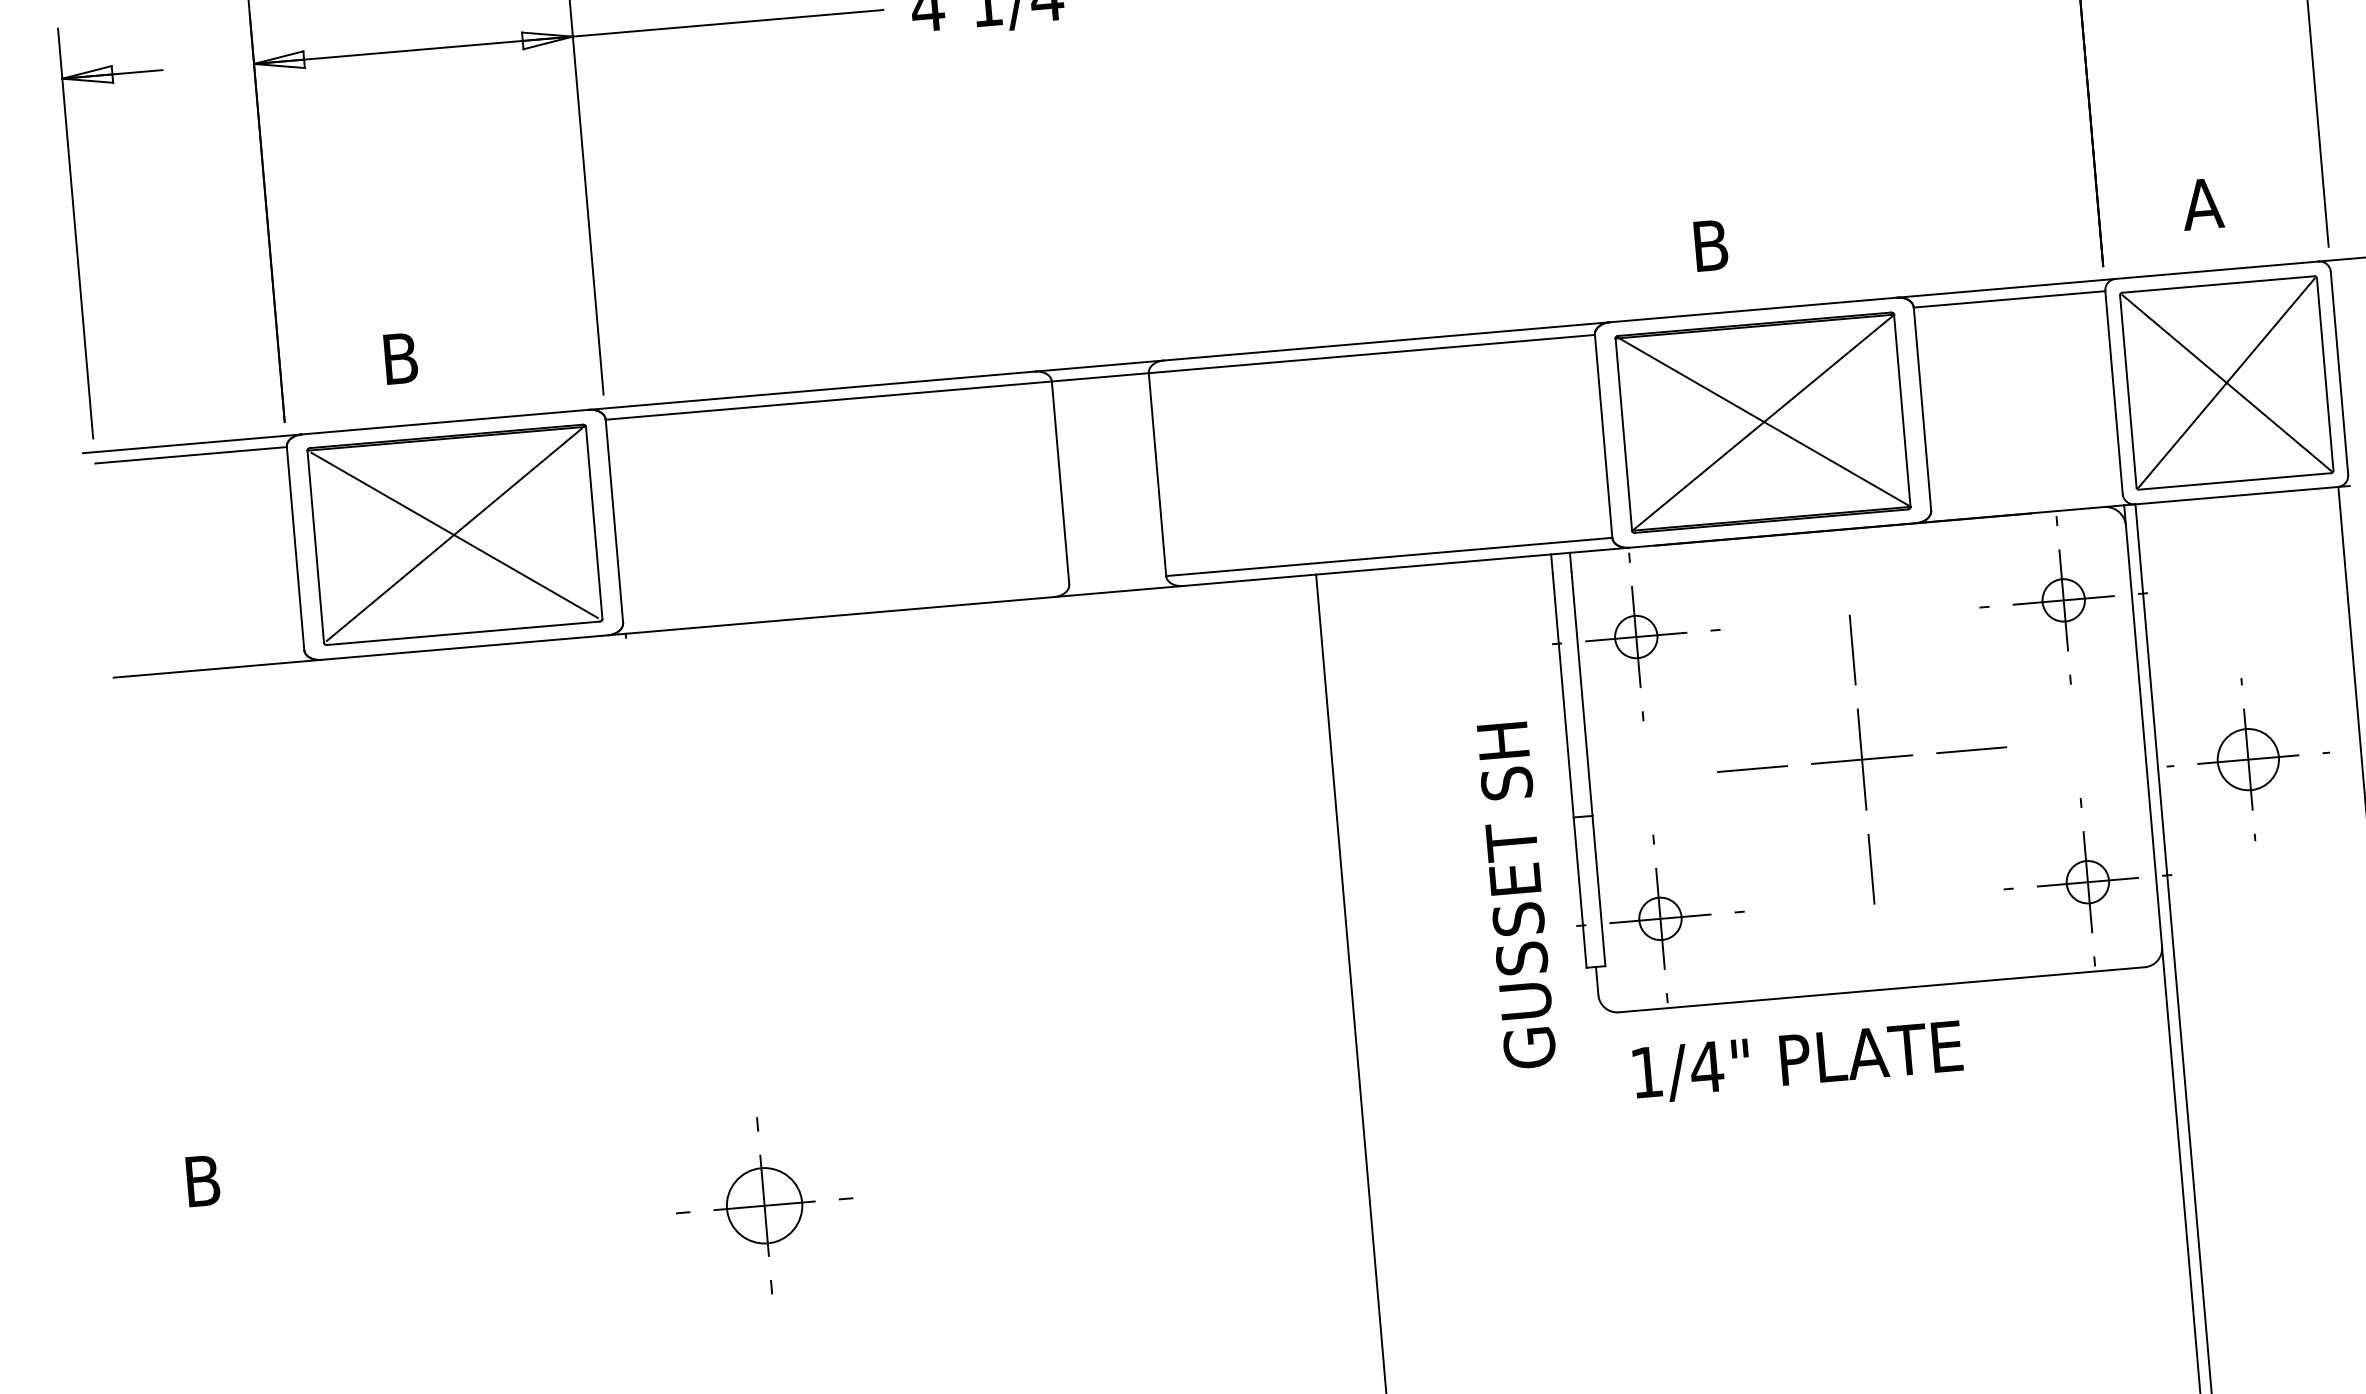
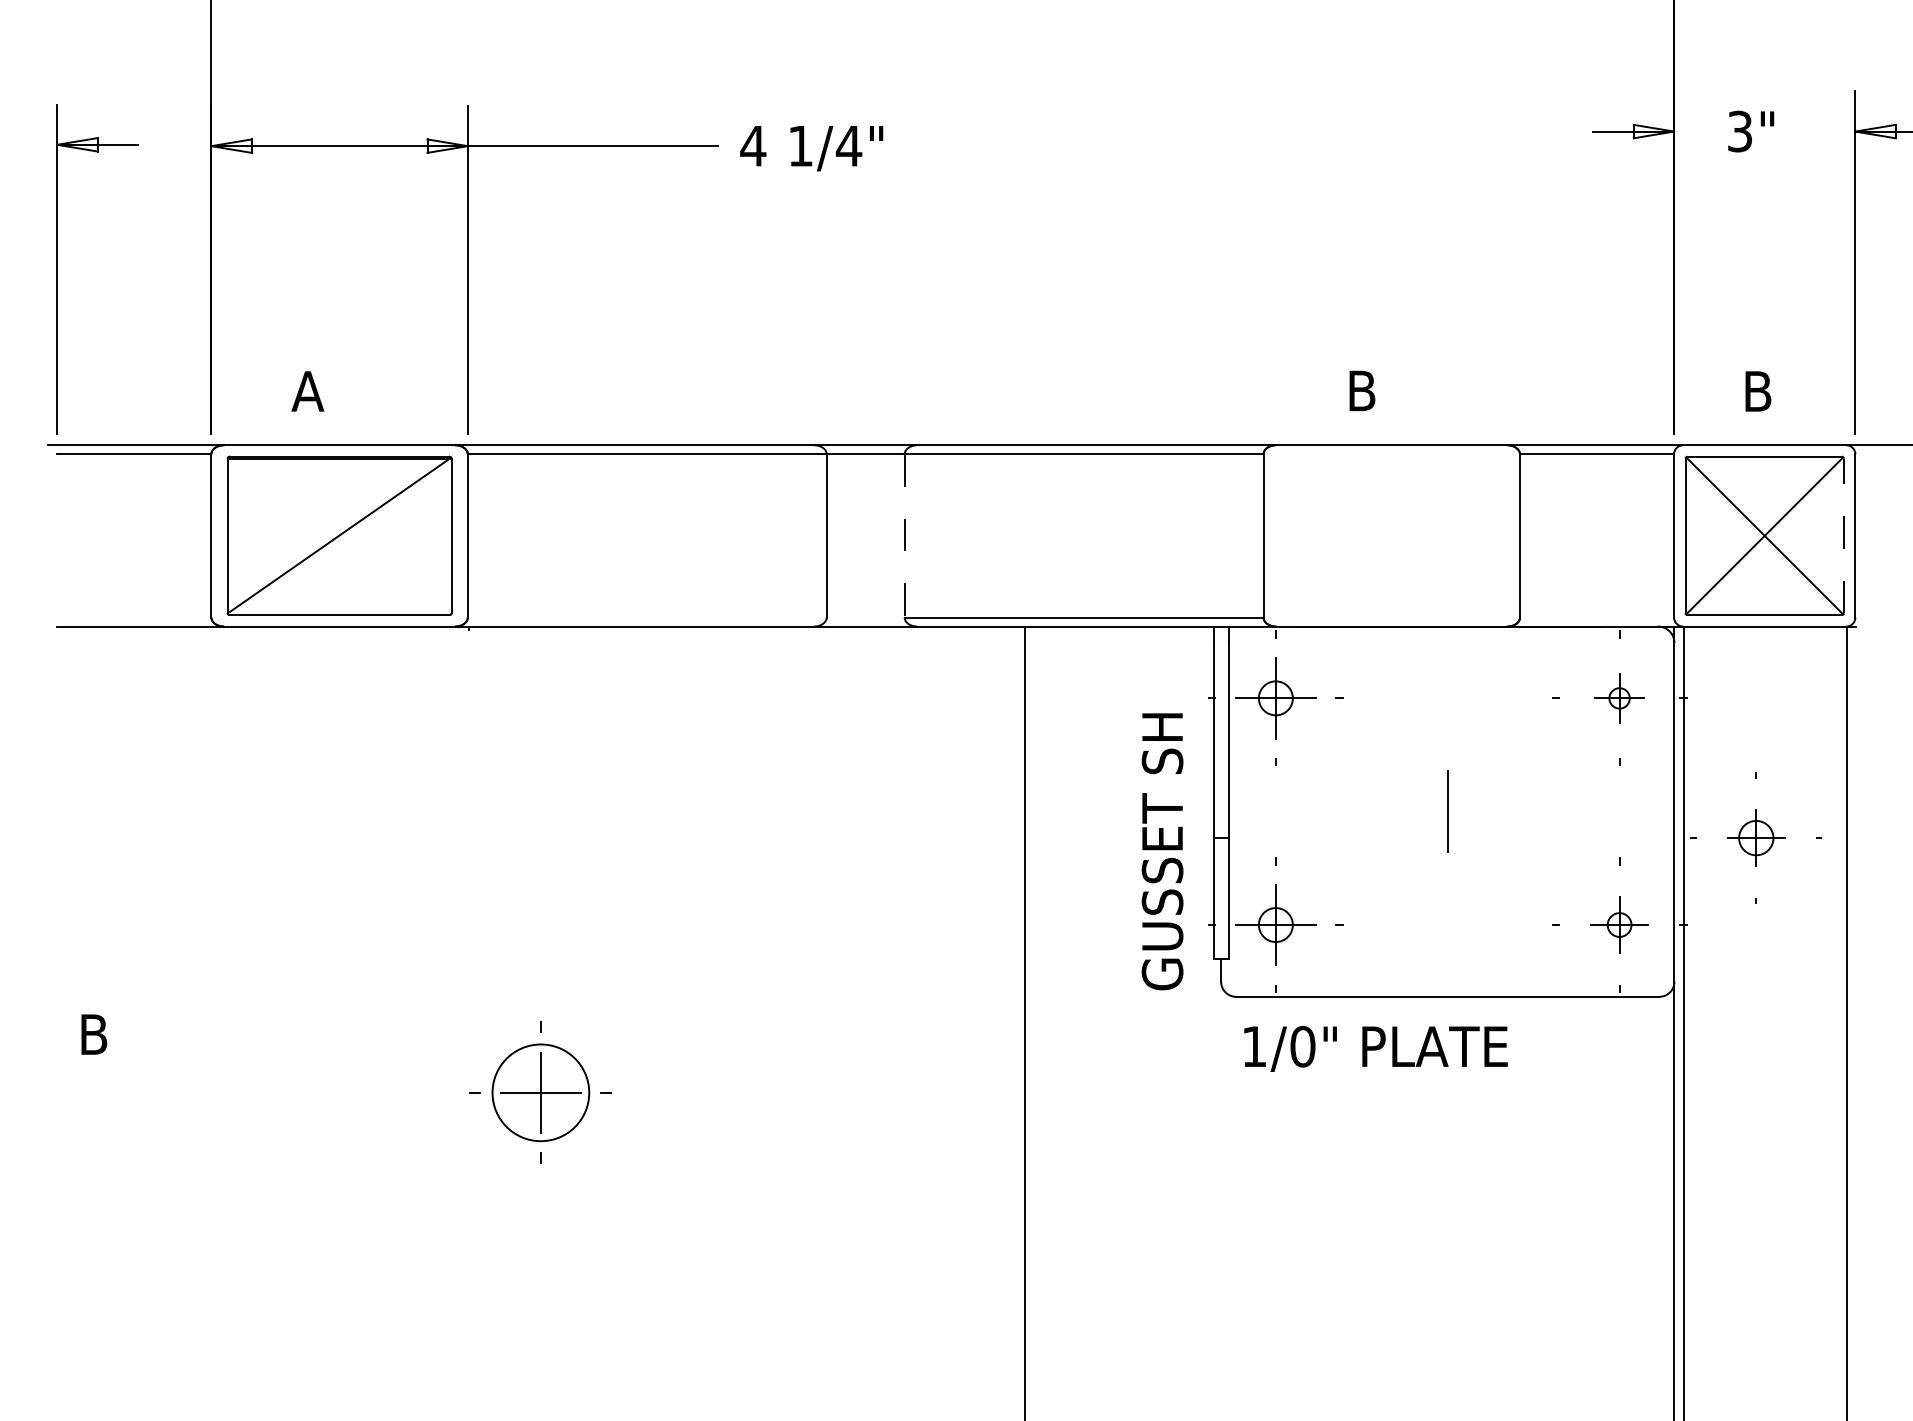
text: (2202, 204) -> (1757, 391), A -> B
text: (399, 358) -> (307, 391), B -> A
line: (2324, 374) -> (1843, 535), solid -> dashed
part: (1762, 422) -> (1391, 535), removed
line: (1157, 474) -> (904, 535), solid -> dashed
line: (454, 535) -> (339, 536), removed
part: (2063, 600) -> (1619, 698), size x0.6
line: (1852, 649) -> (1447, 723), removed
line: (1971, 750) -> (1535, 811), removed
part: (2248, 758) -> (1756, 837), size x0.7
line: (1861, 759) -> (1447, 811), removed
line: (1752, 768) -> (1359, 811), removed
line: (1871, 868) -> (1447, 899), removed
part: (2087, 881) -> (1619, 924), size x0.7
text: (1516, 895) -> (1162, 851), moved
text: (1706, 1067) -> (1302, 1046), 1/4" -> 1/0"
circle: (764, 1205) -> (540, 1092), size x1.6

